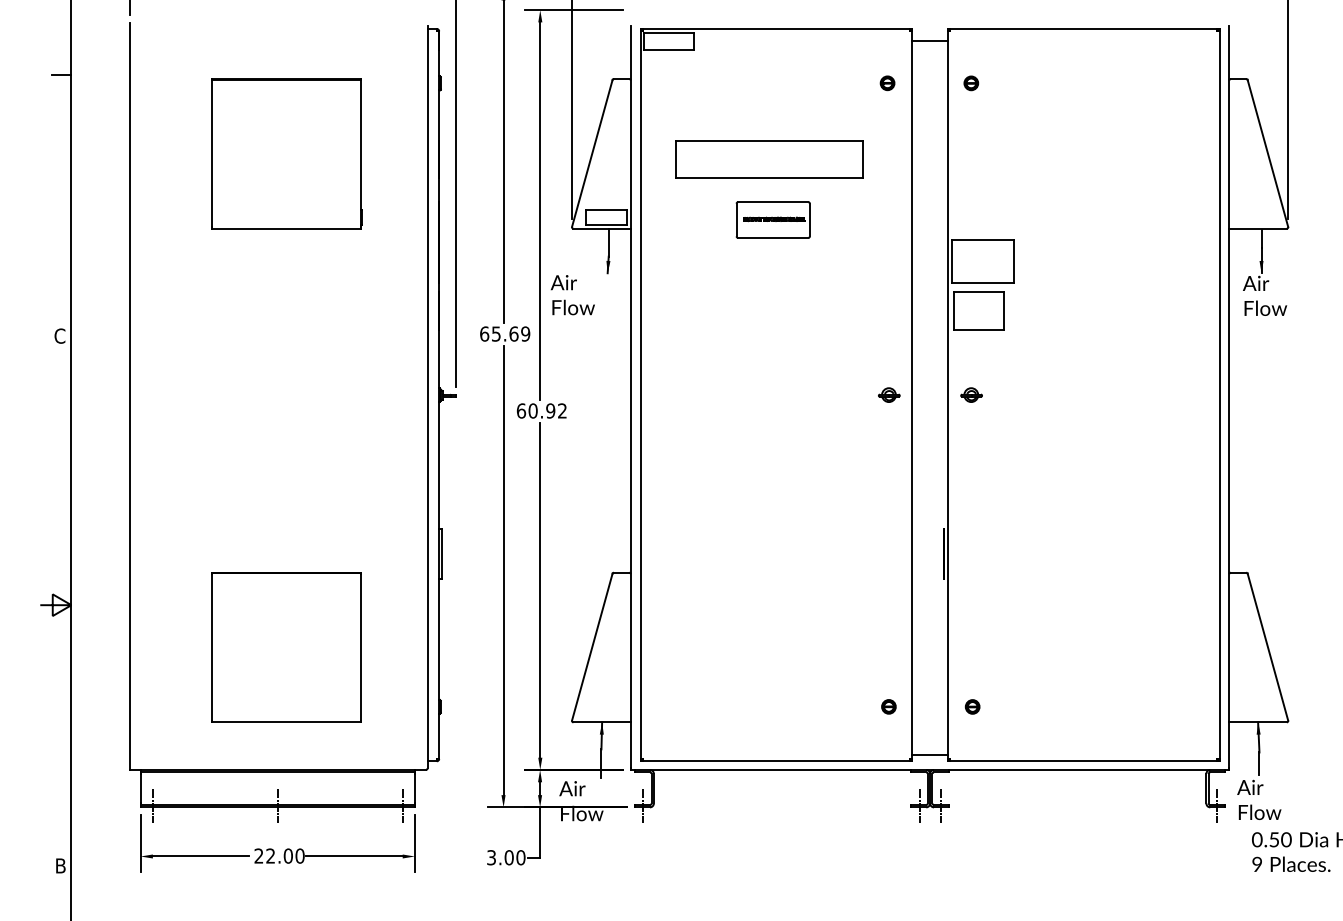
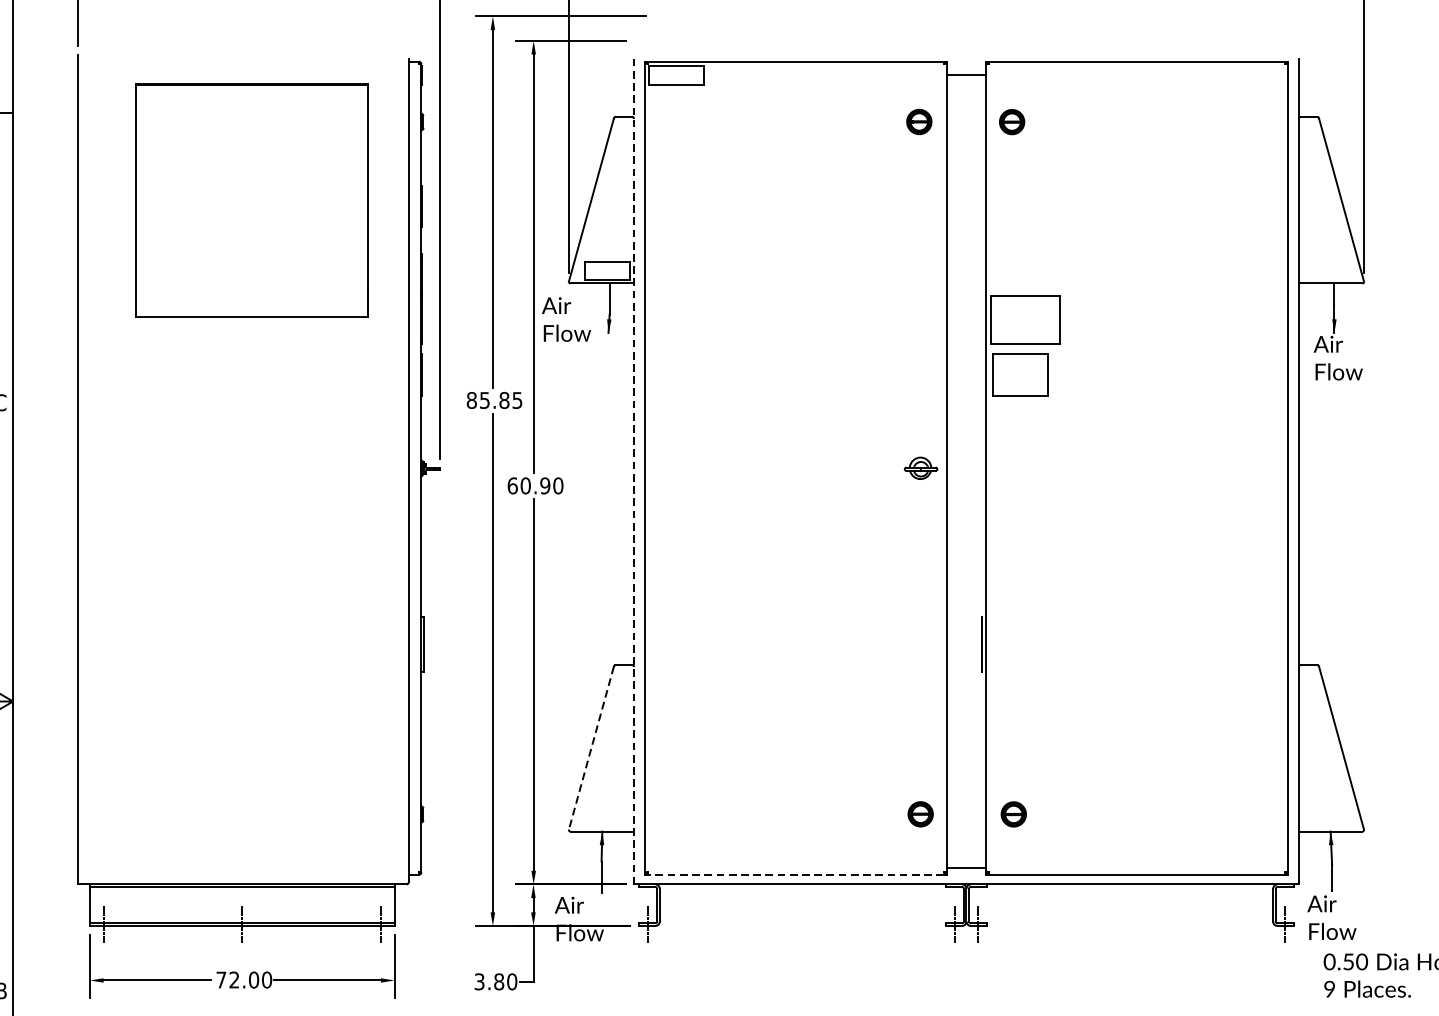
part: (887, 83) -> (919, 122), size x1.6
part: (971, 83) -> (1012, 122), size x1.6
part: (286, 153) -> (251, 200), size x1.4
part: (769, 159) -> (788, 206), removed
part: (772, 219) -> (791, 273), removed
text: (572, 295) -> (566, 319), moved
text: (505, 333) -> (495, 399), 65.69 -> 85.85
part: (889, 394) -> (921, 467), size x1.4
part: (971, 394) -> (1012, 467), removed
line: (630, 397) -> (633, 470), solid -> dashed
text: (562, 410) -> (558, 485), 60.92 -> 60.90
part: (286, 647) -> (251, 748), removed
line: (592, 647) -> (591, 748), solid -> dashed
part: (888, 706) -> (920, 813), size x1.6
part: (972, 706) -> (1013, 813), size x1.6
line: (776, 761) -> (795, 875), solid -> dashed
text: (258, 855) -> (220, 979), 22.00 -> 72.00
text: (508, 857) -> (498, 981), 3.00 -> 3.80

